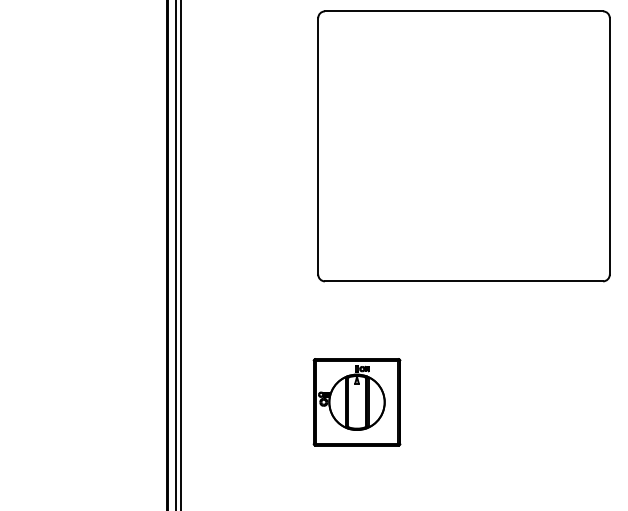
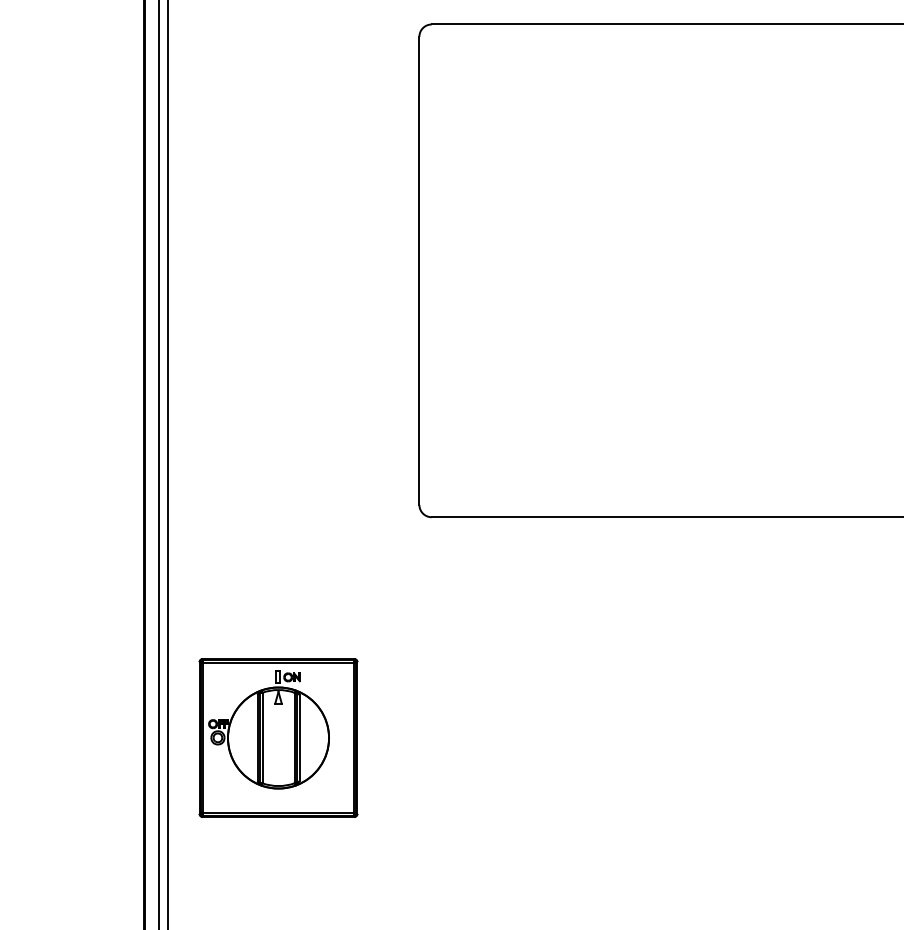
part: (356, 402) -> (277, 738), moved

